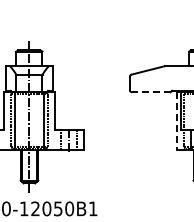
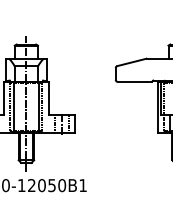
line: (150, 92) -> (134, 82), dashed -> solid
line: (176, 121) -> (157, 107), dashed -> solid

